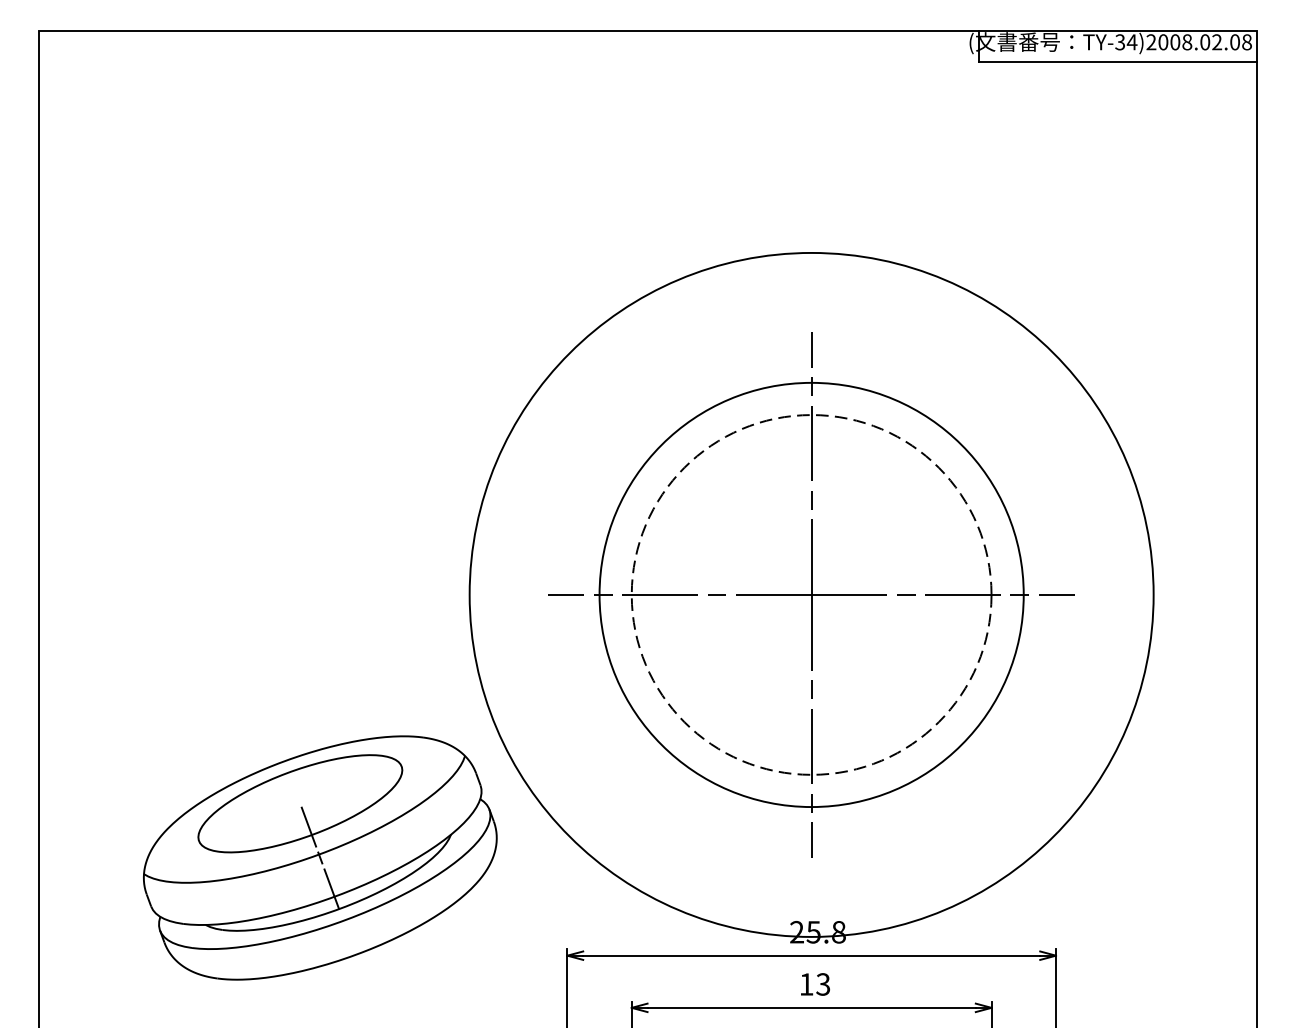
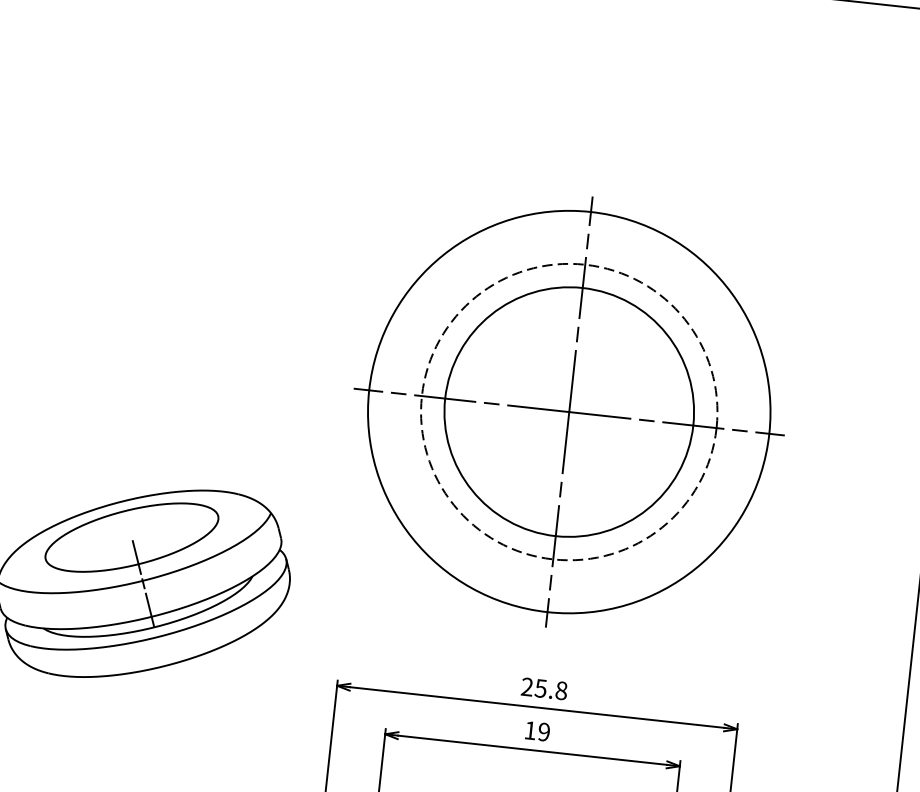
circle: (811, 594) -> (569, 411), size x0.71
circle: (811, 594) -> (569, 411), size x0.71
text: (823, 984) -> (544, 732), 13 -> 19

